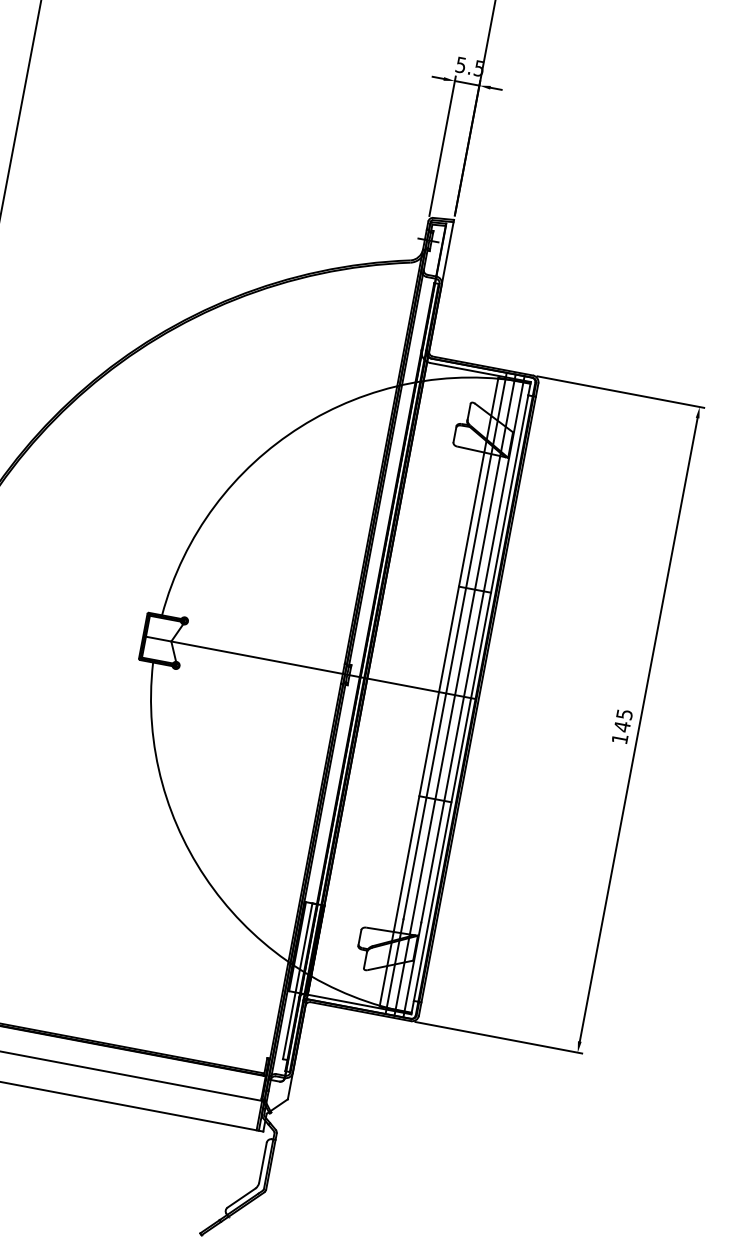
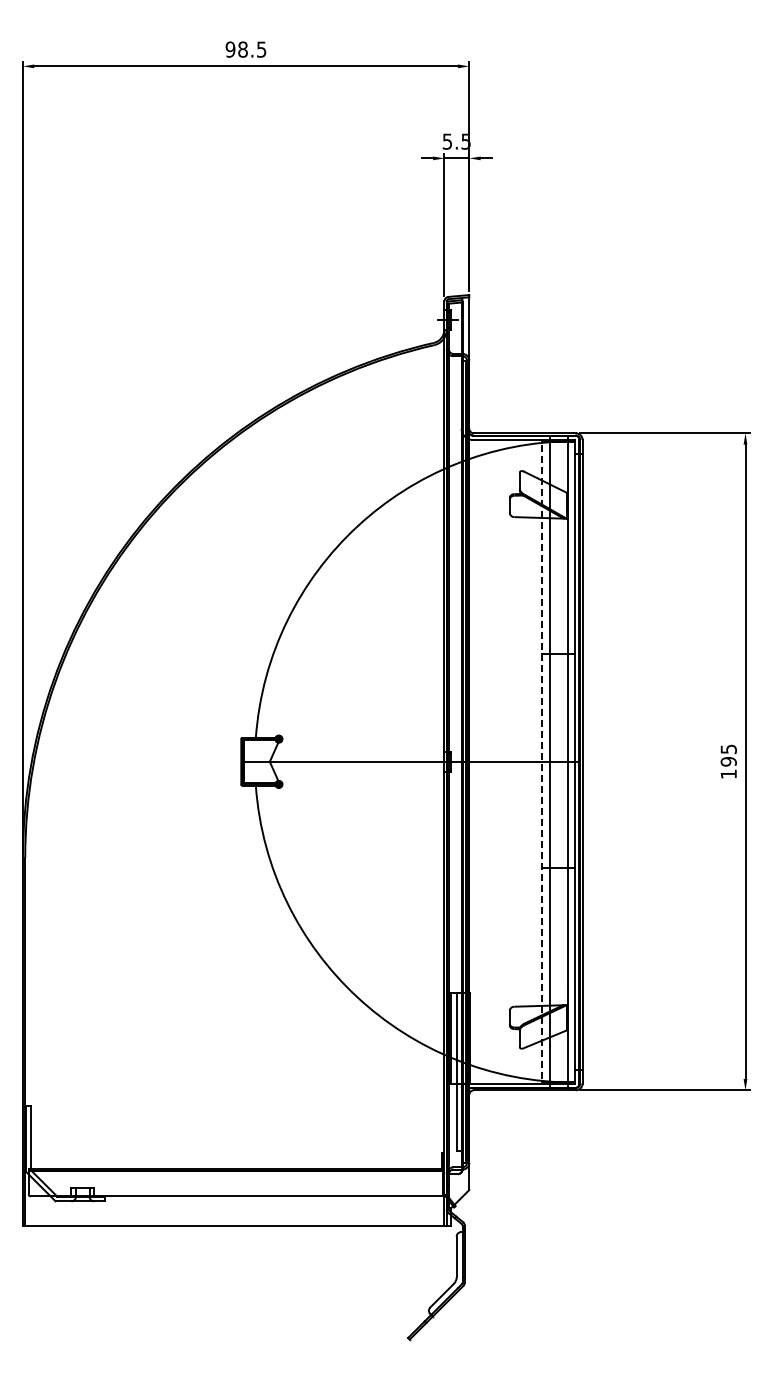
line: (439, 690) -> (542, 760), solid -> dashed
line: (455, 694) -> (558, 761), removed
text: (622, 726) -> (728, 761), 145 -> 195

